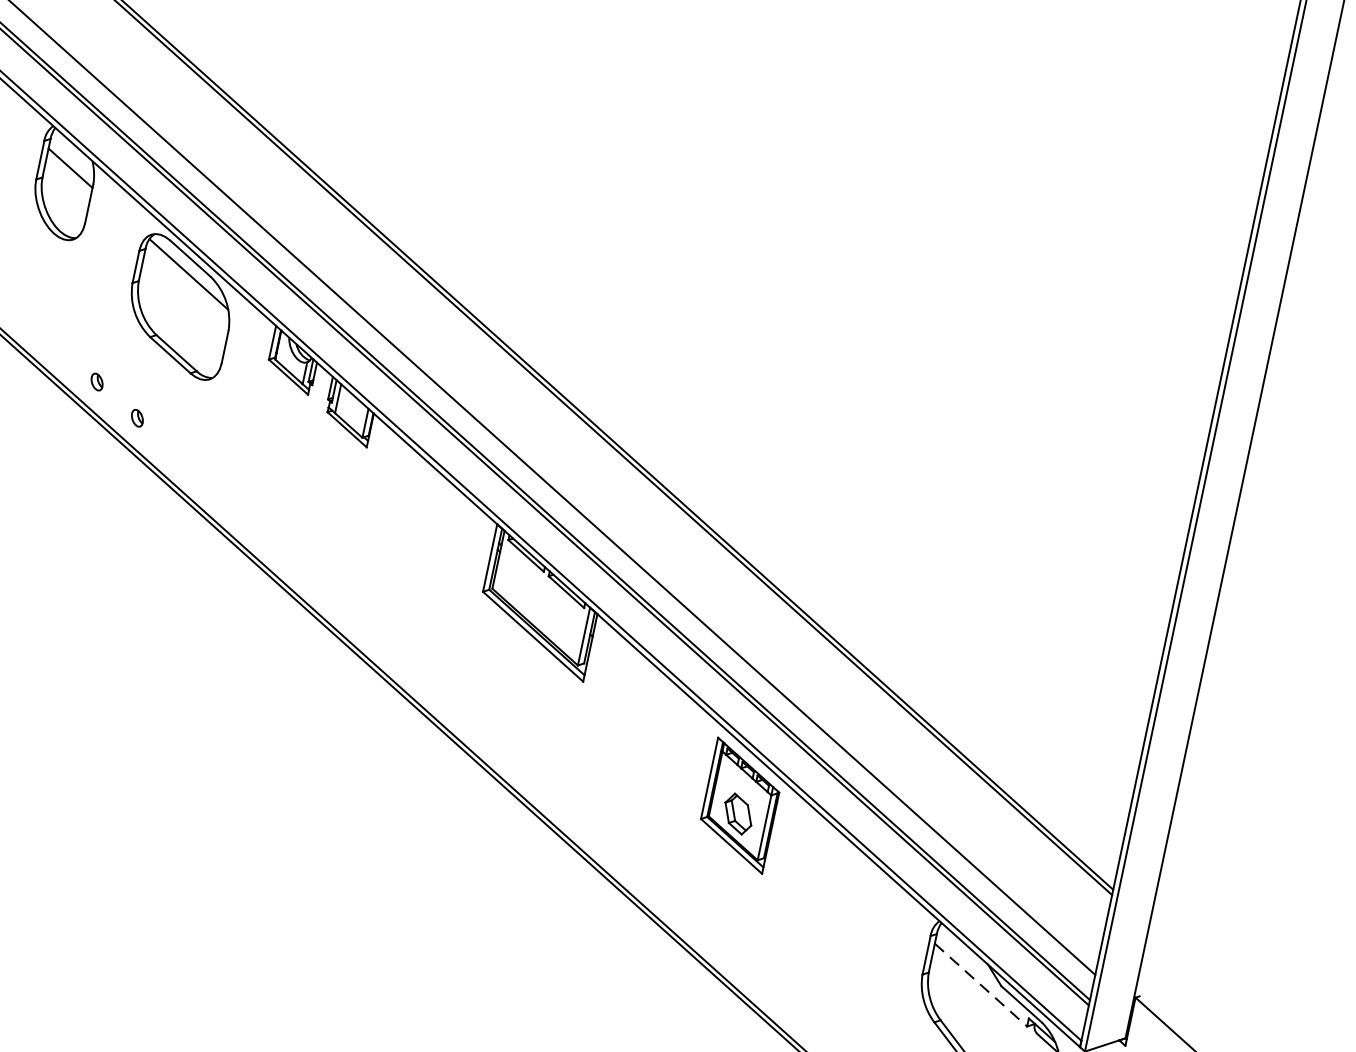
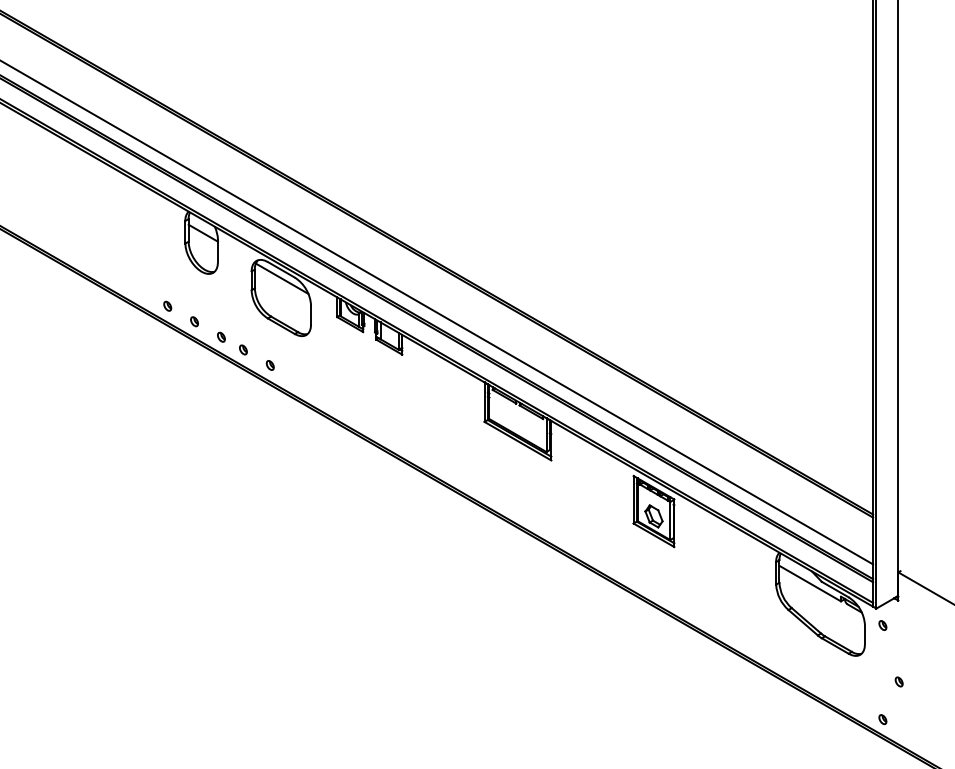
part: (23, 315) -> (194, 321), added
part: (64, 351) -> (221, 336), added
line: (981, 984) -> (810, 583), dashed -> solid

